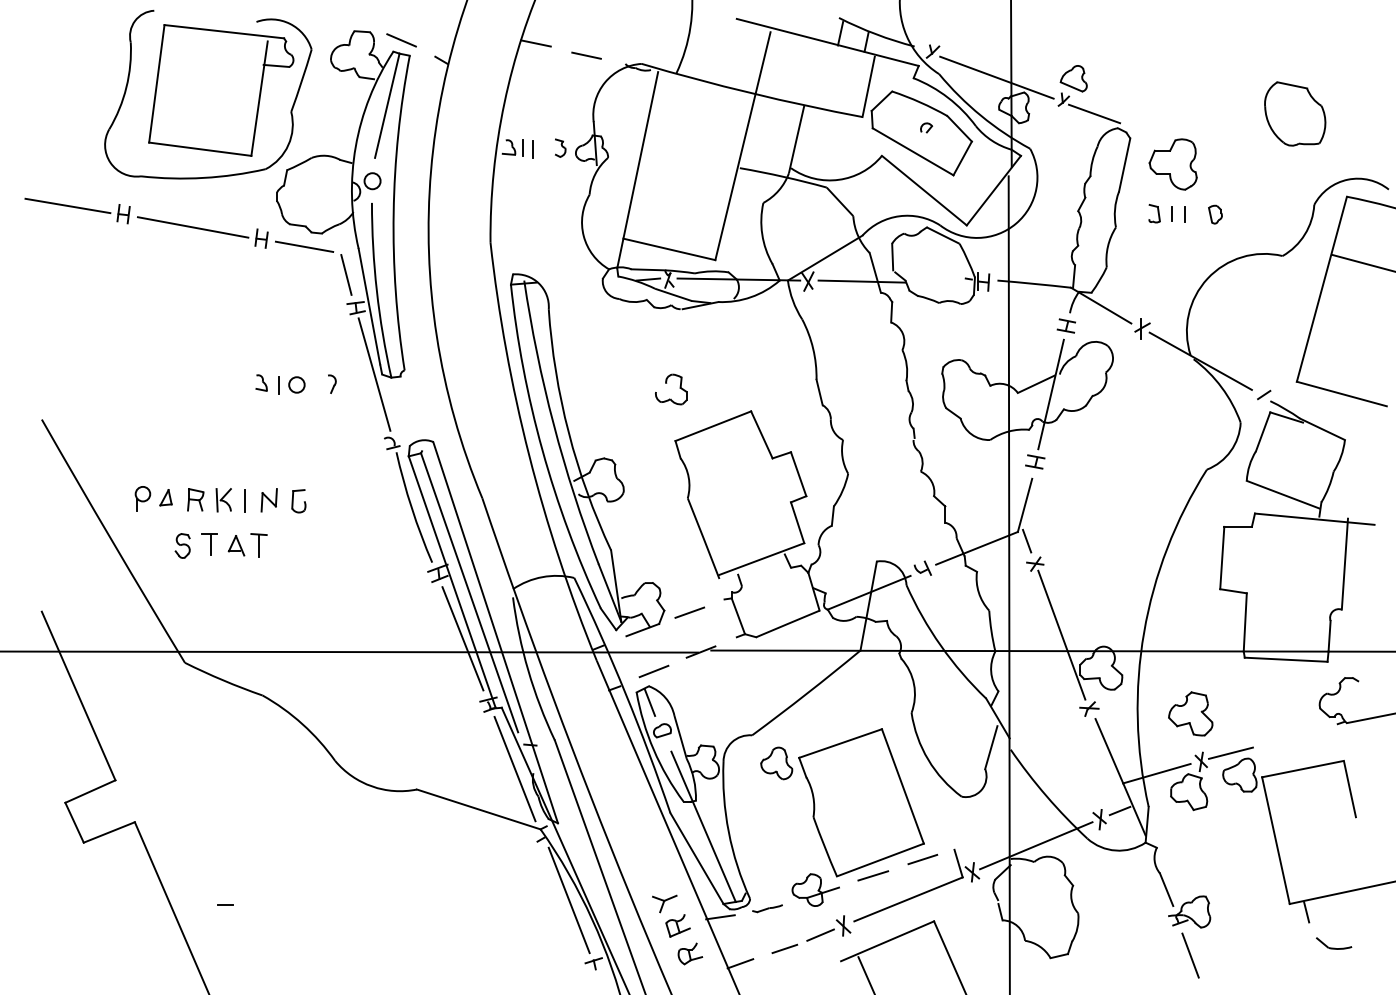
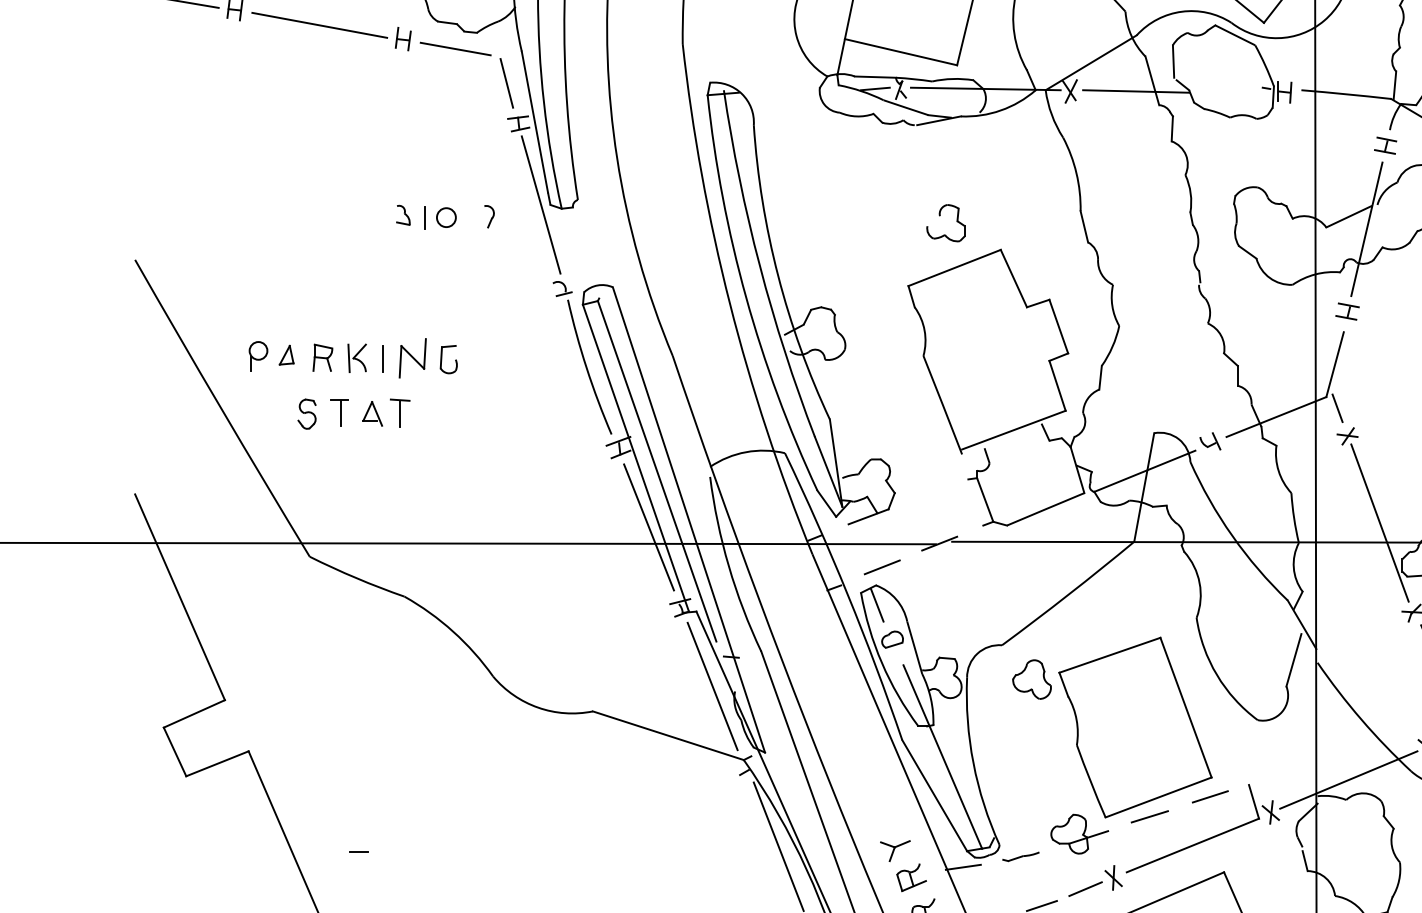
part: (667, 383) -> (941, 215), moved
part: (268, 500) -> (411, 358), size x1.4
line: (689, 612) -> (925, 495), removed

